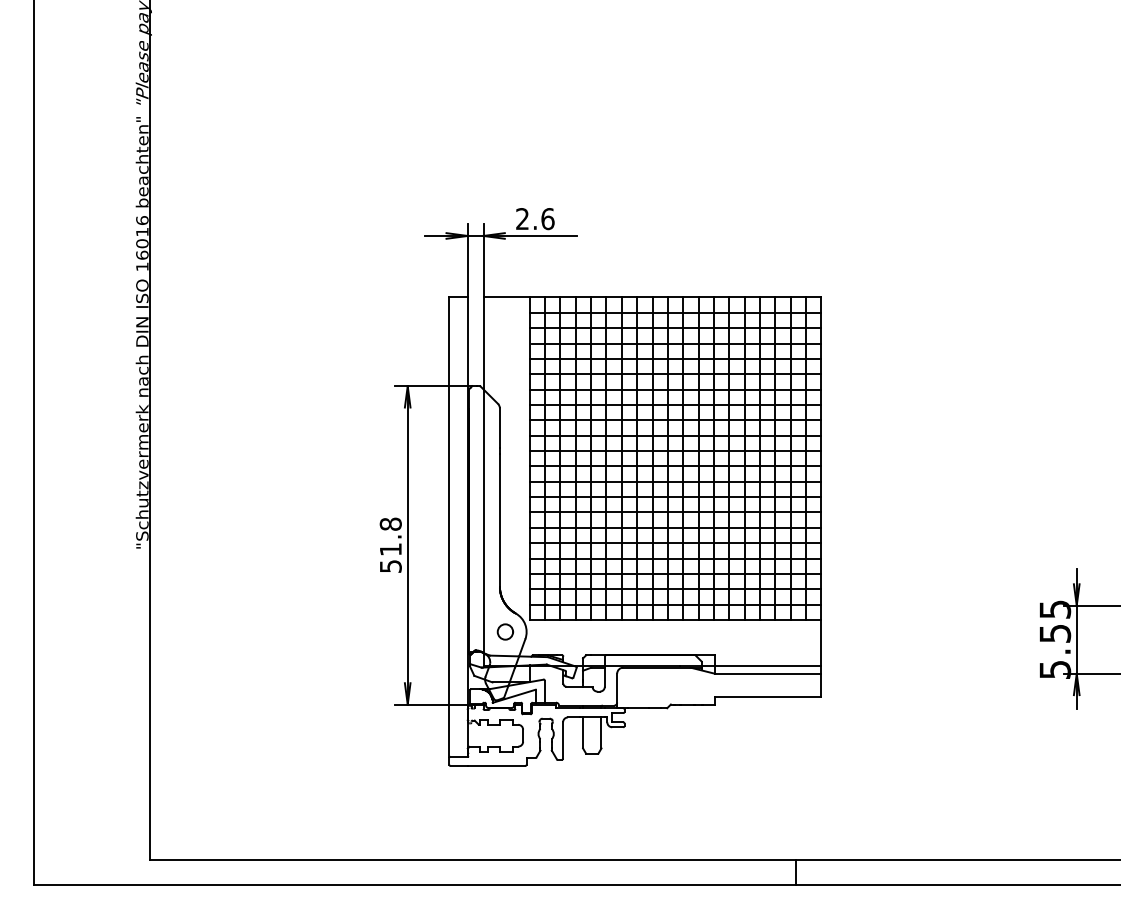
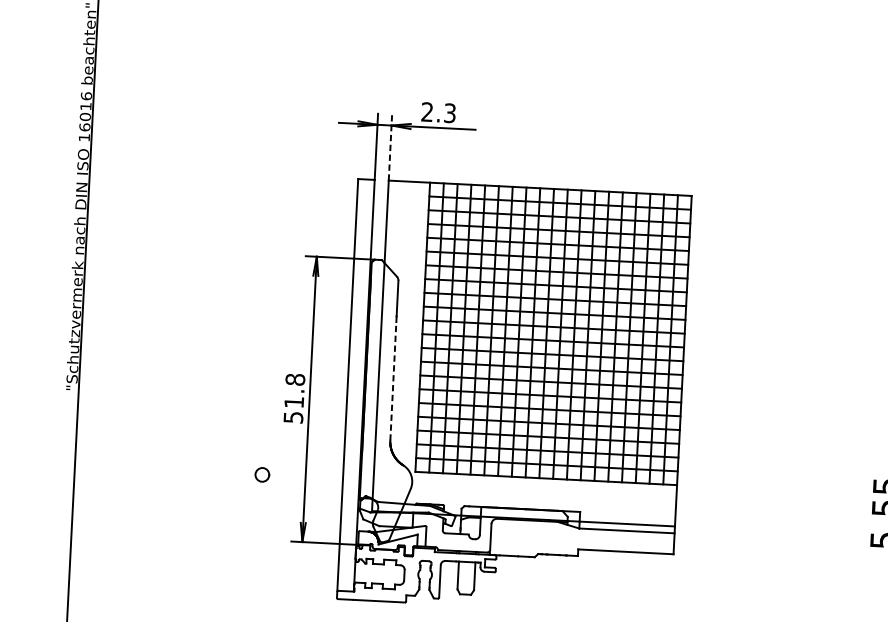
text: (547, 219) -> (449, 113), 2.6 -> 2.3
line: (483, 260) -> (390, 147), solid -> dashed
line: (499, 519) -> (393, 380), solid -> dashed
part: (505, 631) -> (262, 474), moved

